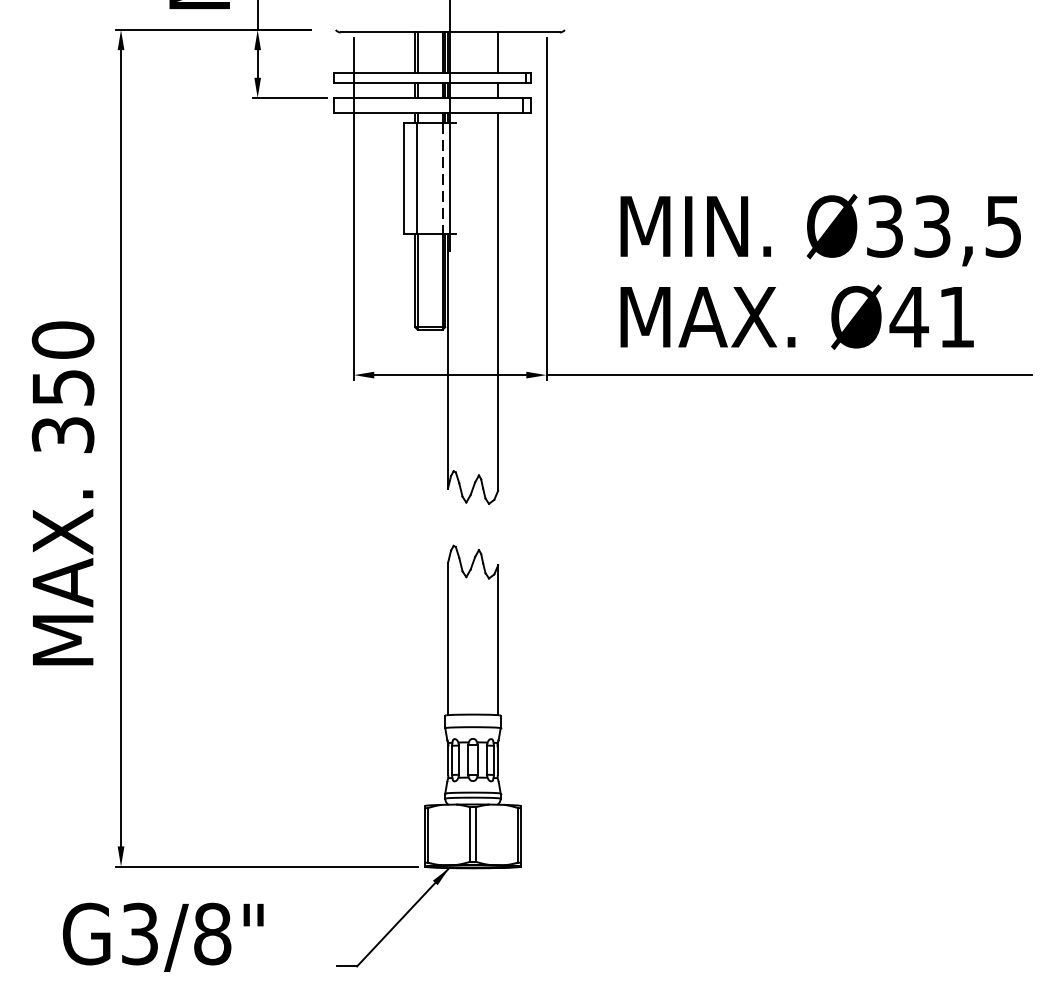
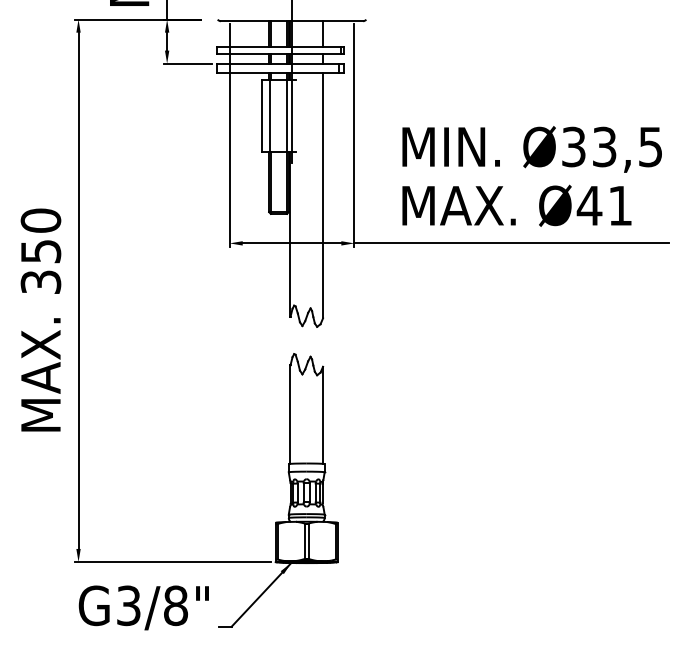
line: (443, 177) -> (287, 115), dashed -> solid
text: (162, 936) -> (143, 607), moved

